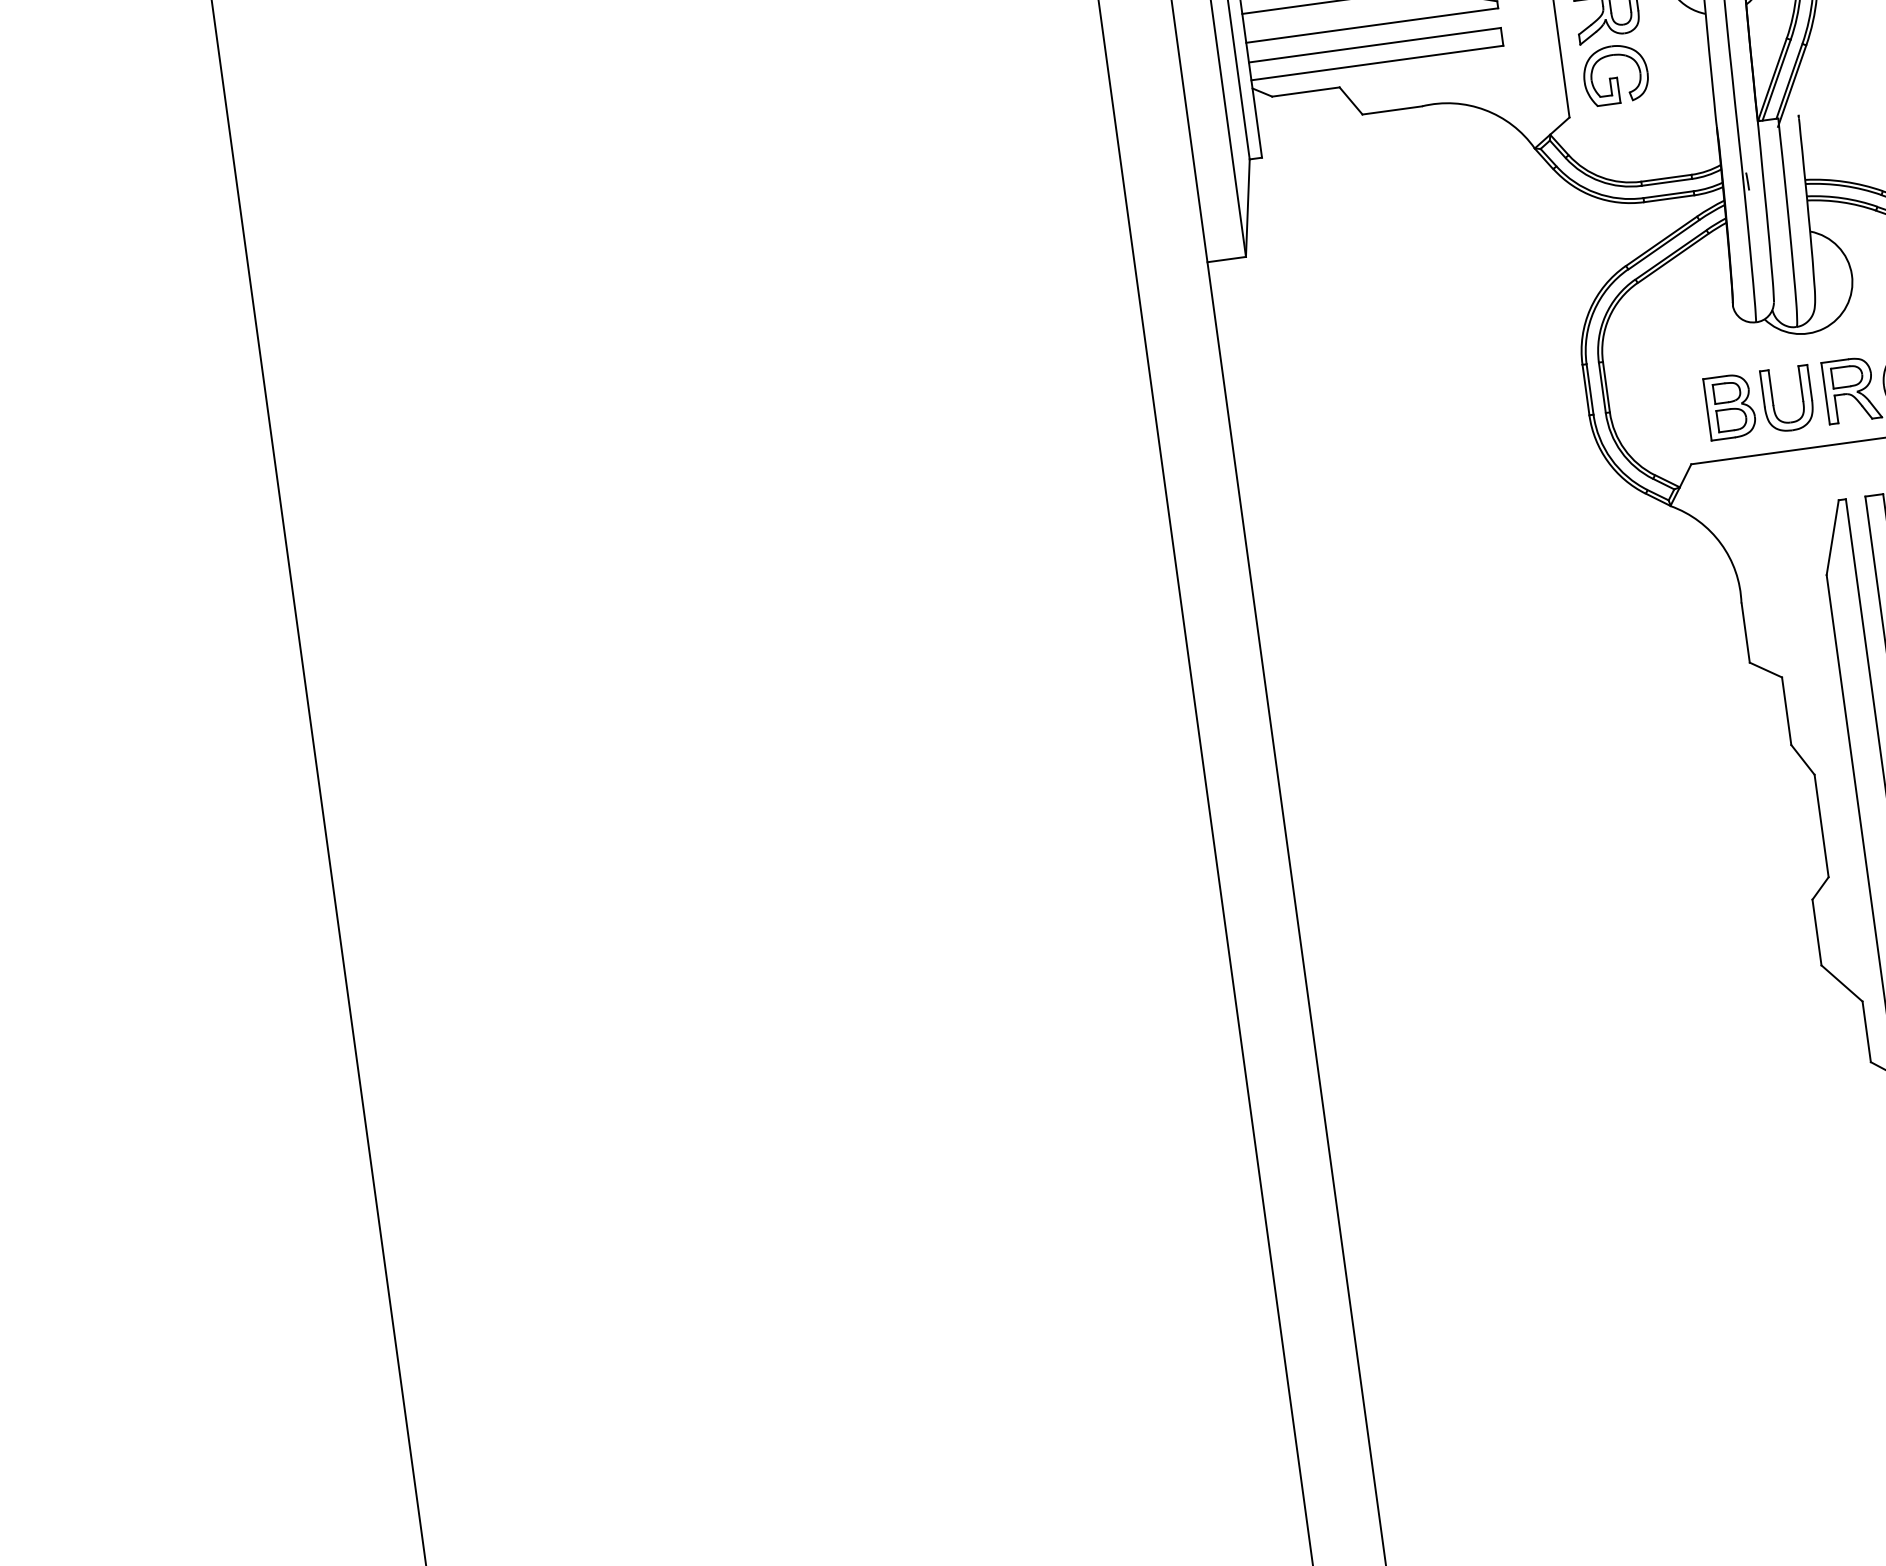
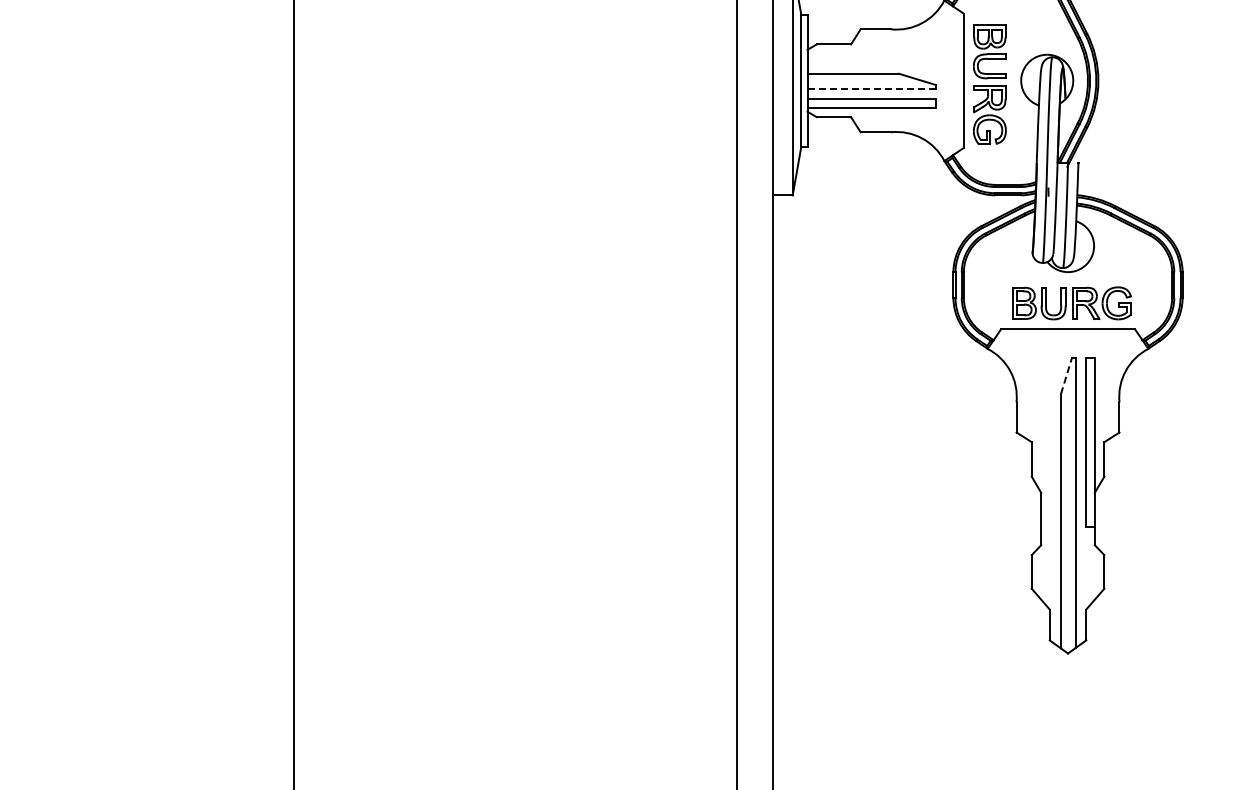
line: (1371, 25) -> (871, 88), solid -> dashed
line: (1832, 537) -> (1066, 375), solid -> dashed

